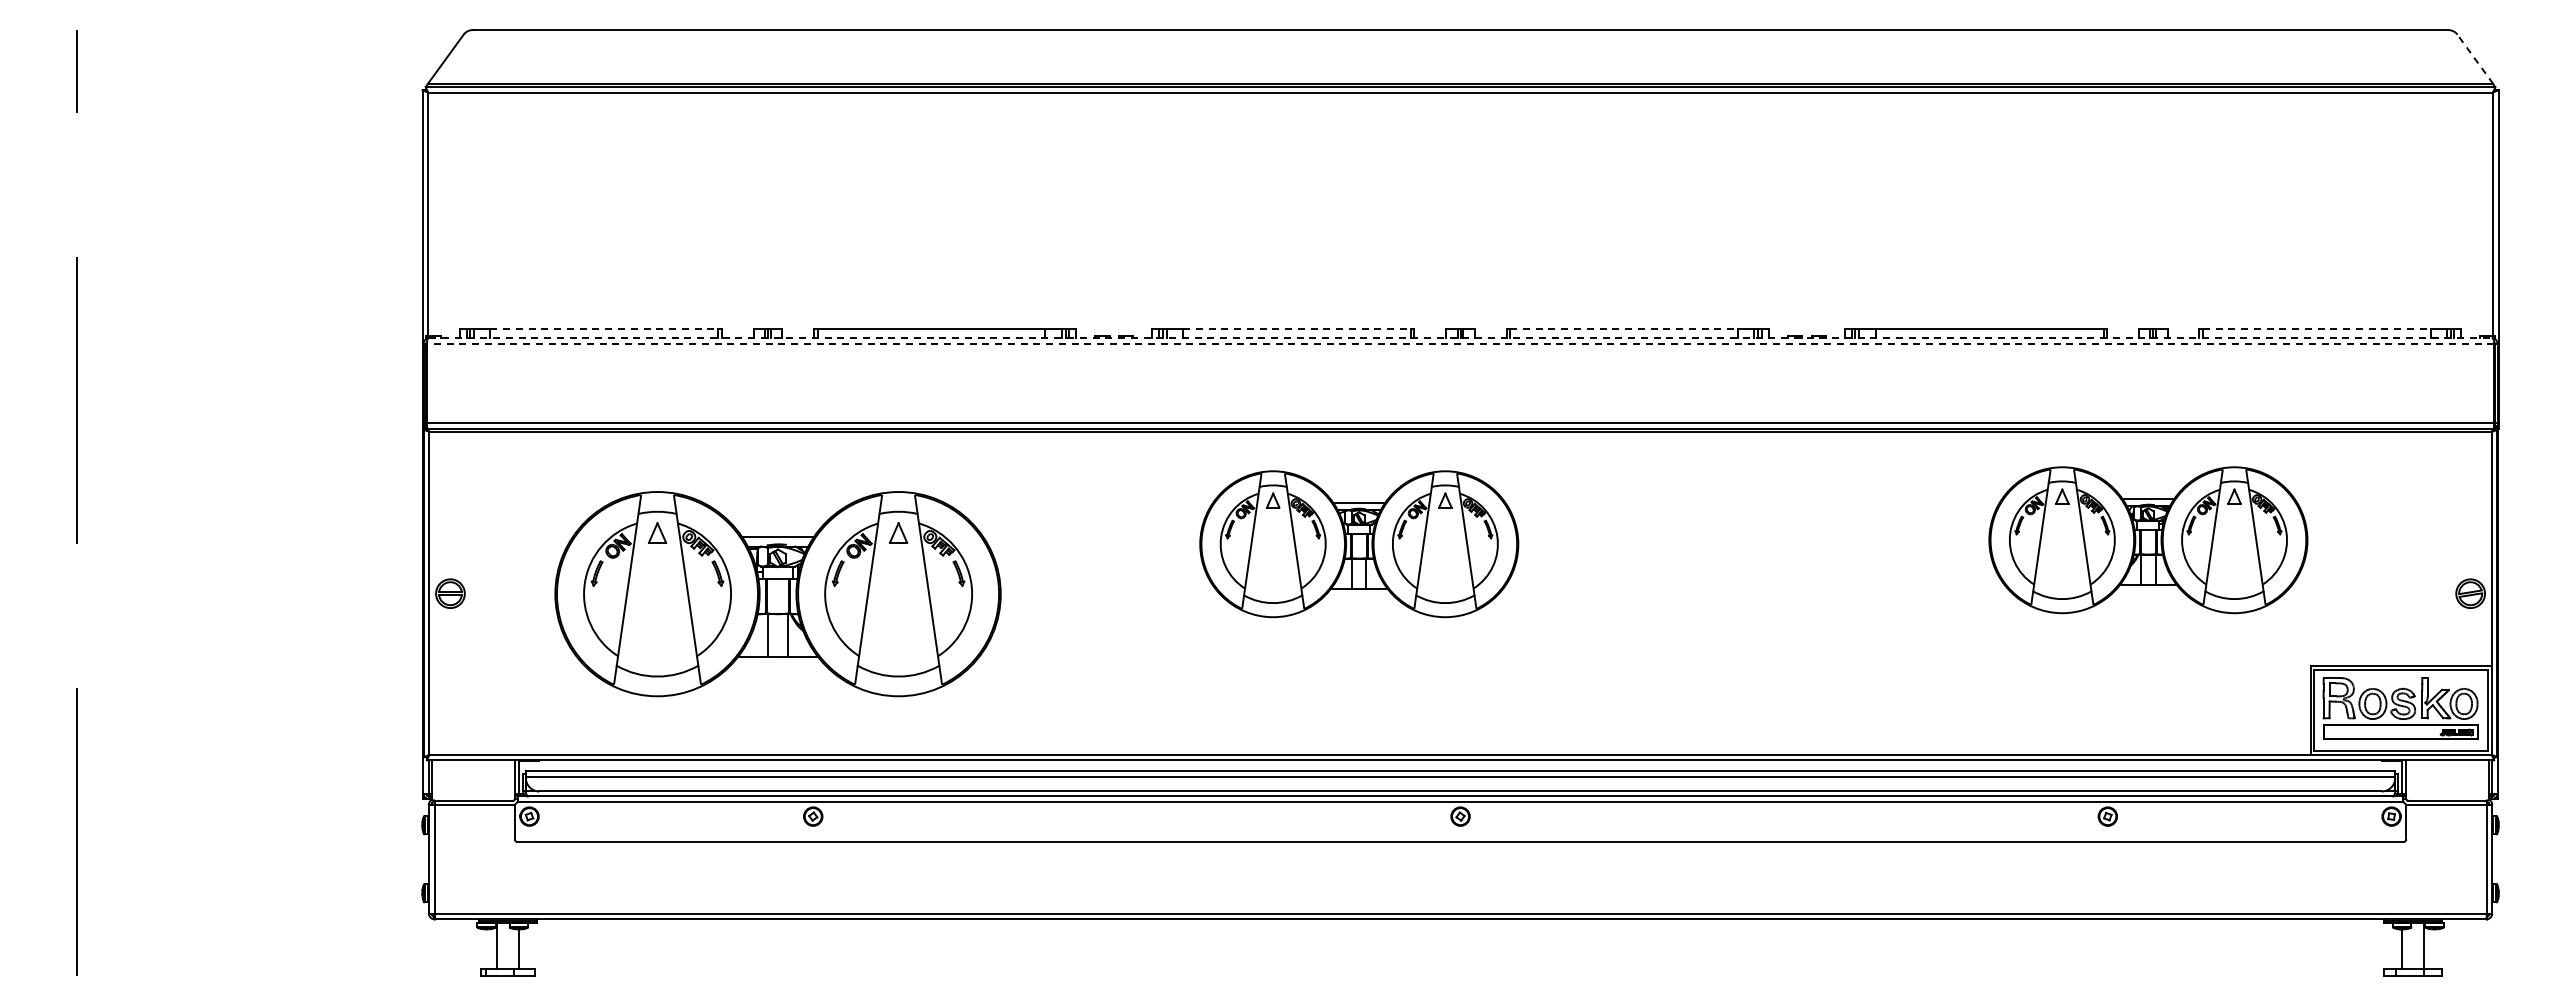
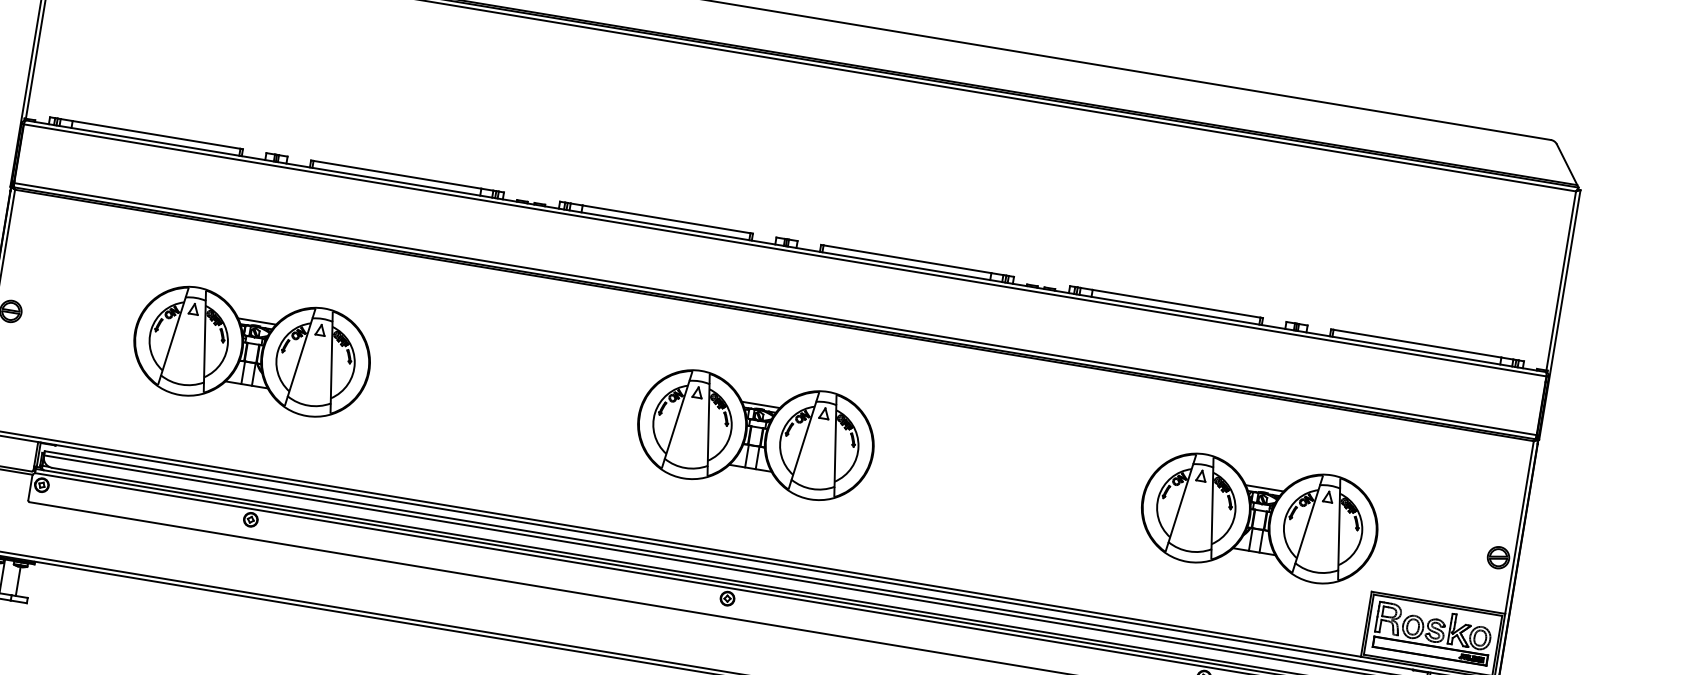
line: (2475, 59) -> (1567, 164), dashed -> solid
line: (604, 328) -> (156, 134), dashed -> solid
line: (1296, 328) -> (666, 219), dashed -> solid
line: (1624, 328) -> (907, 259), dashed -> solid
line: (2316, 328) -> (1417, 343), dashed -> solid
line: (1461, 337) -> (786, 246), dashed -> solid
line: (1460, 343) -> (785, 250), dashed -> solid
part: (2148, 540) -> (1259, 518), moved
part: (1359, 544) -> (756, 435), moved
part: (778, 594) -> (252, 352), size x0.71

